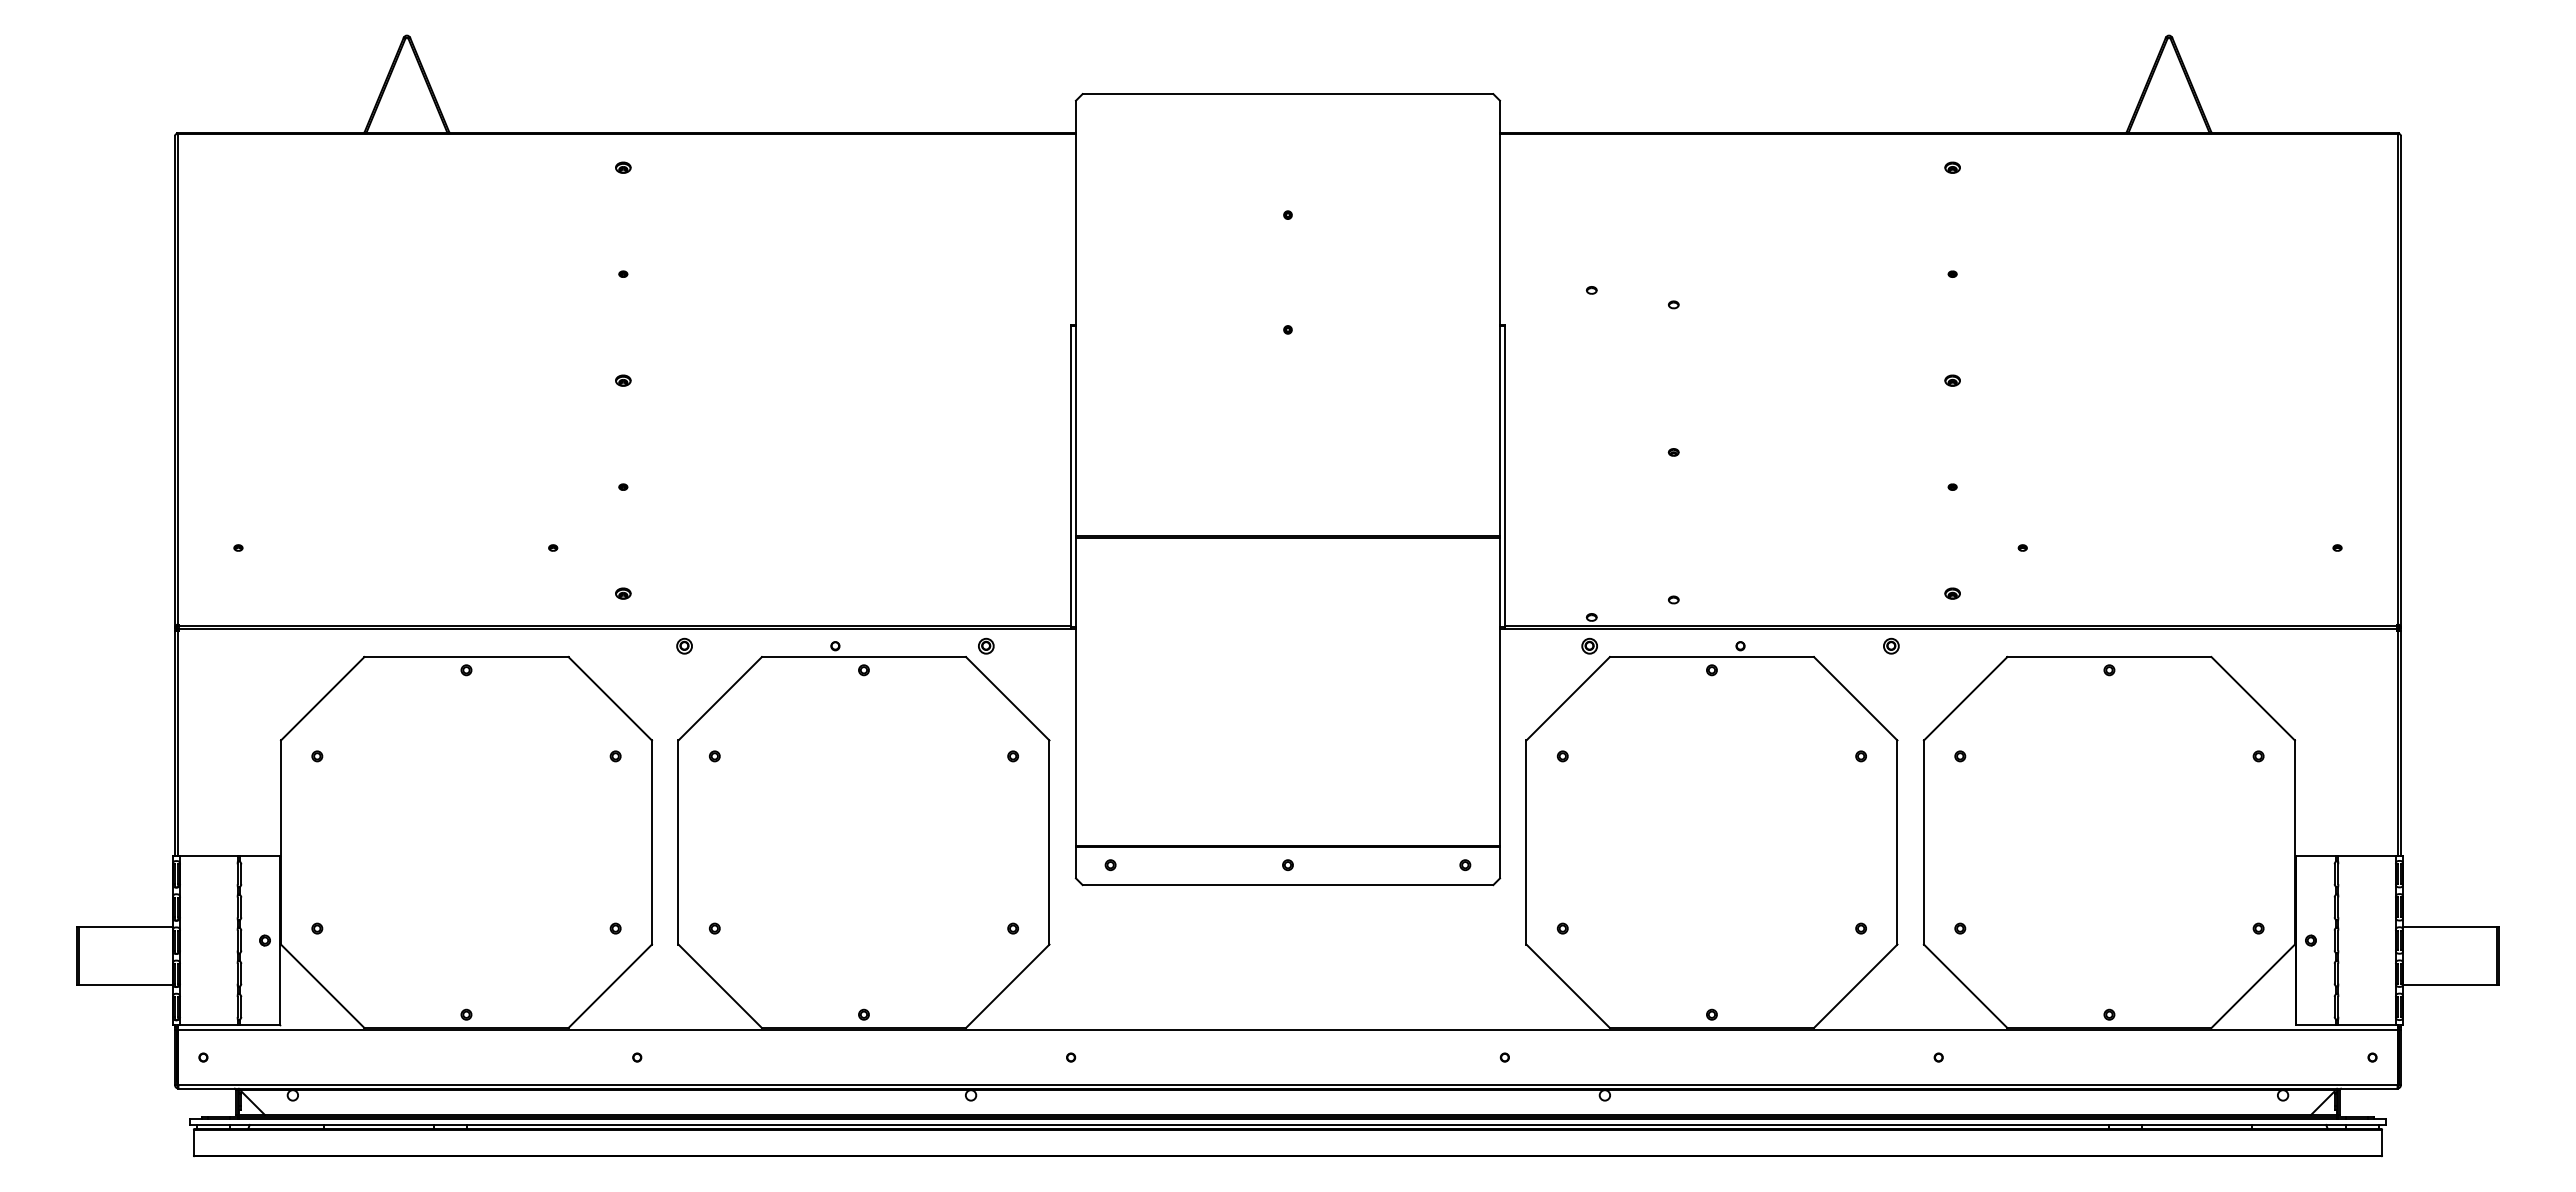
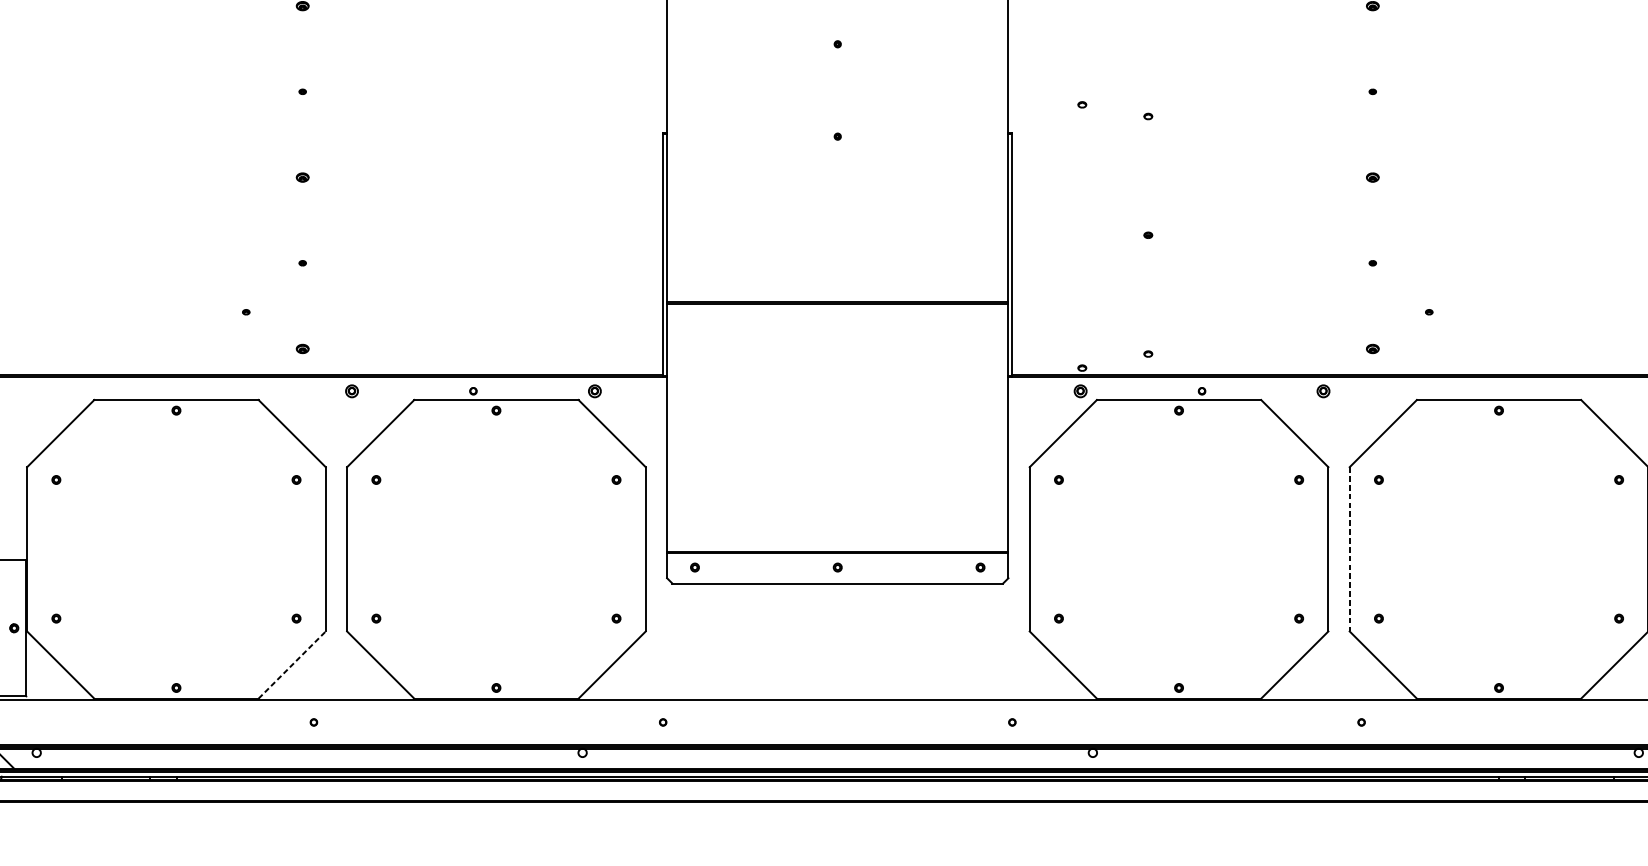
line: (1923, 843) -> (1349, 550), solid -> dashed
line: (610, 985) -> (292, 664), solid -> dashed

